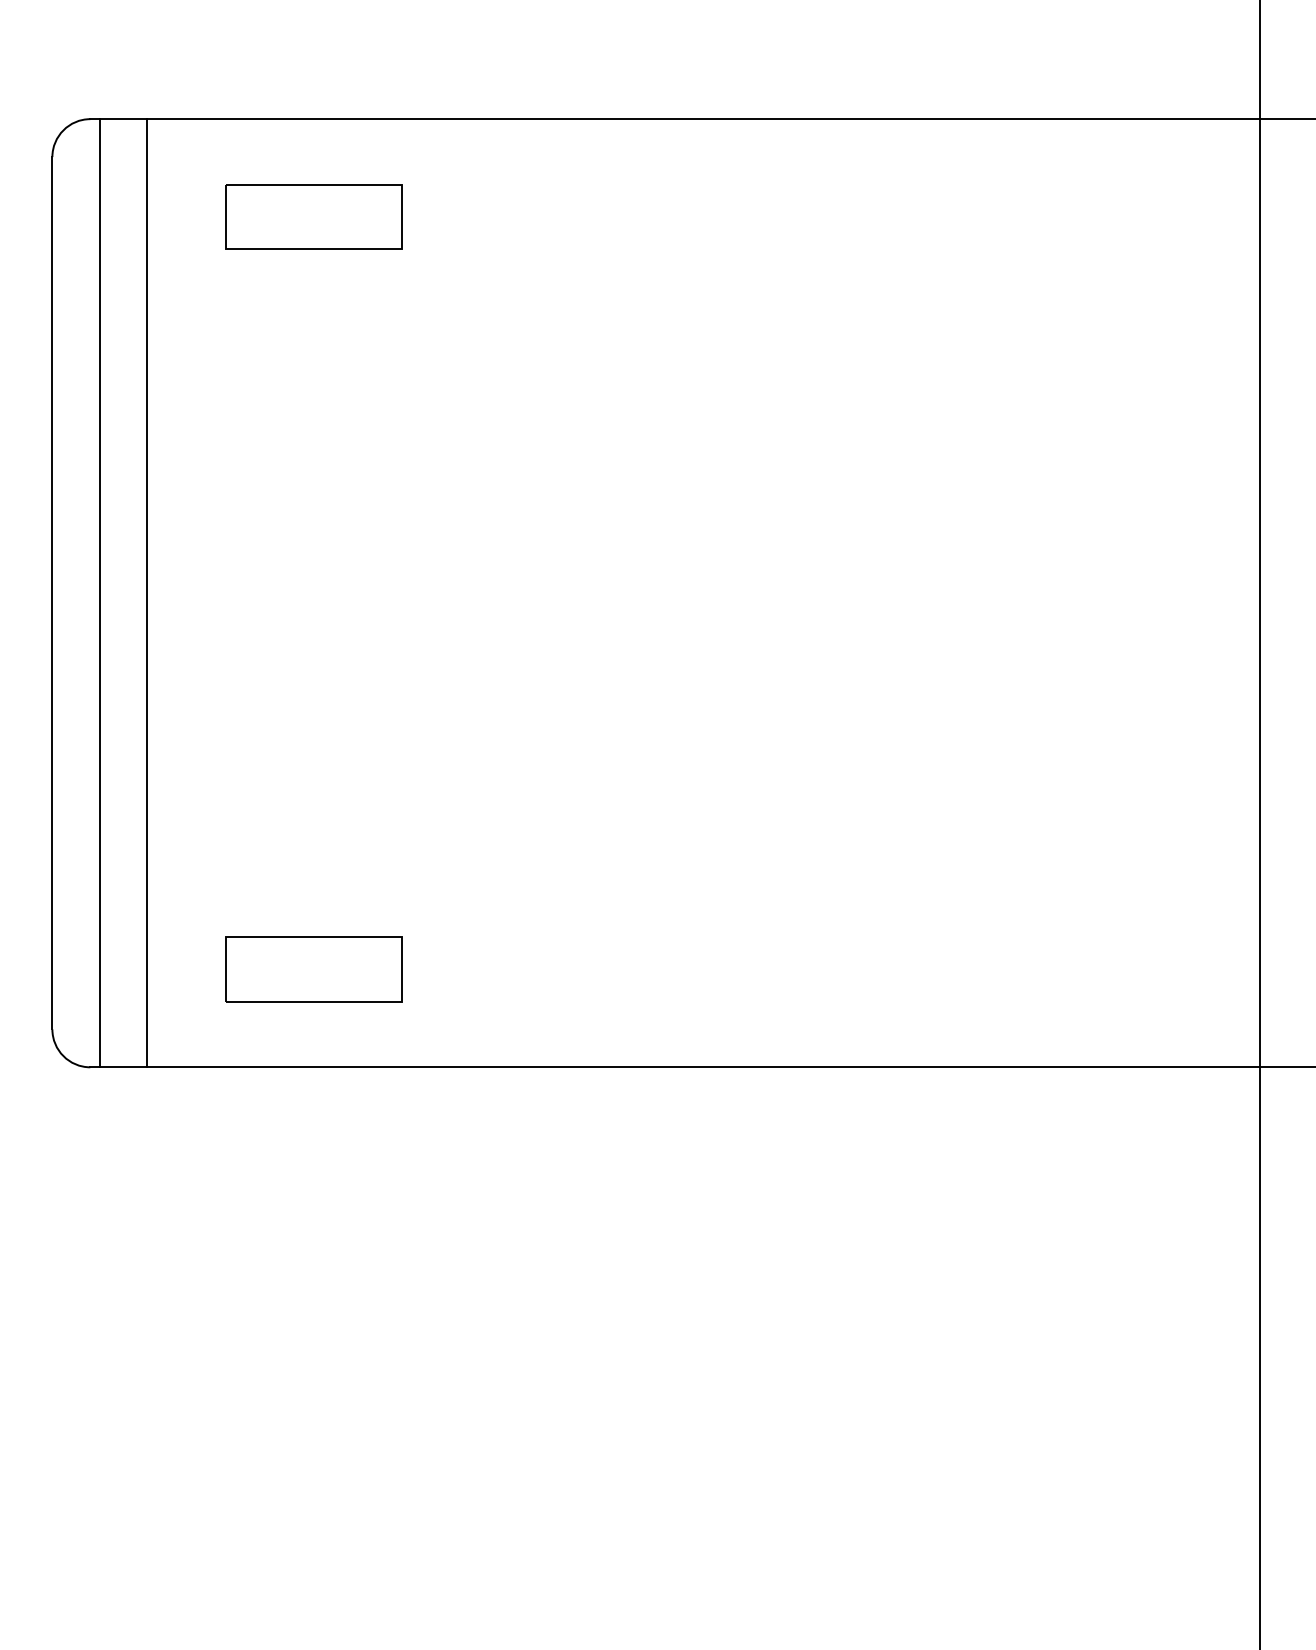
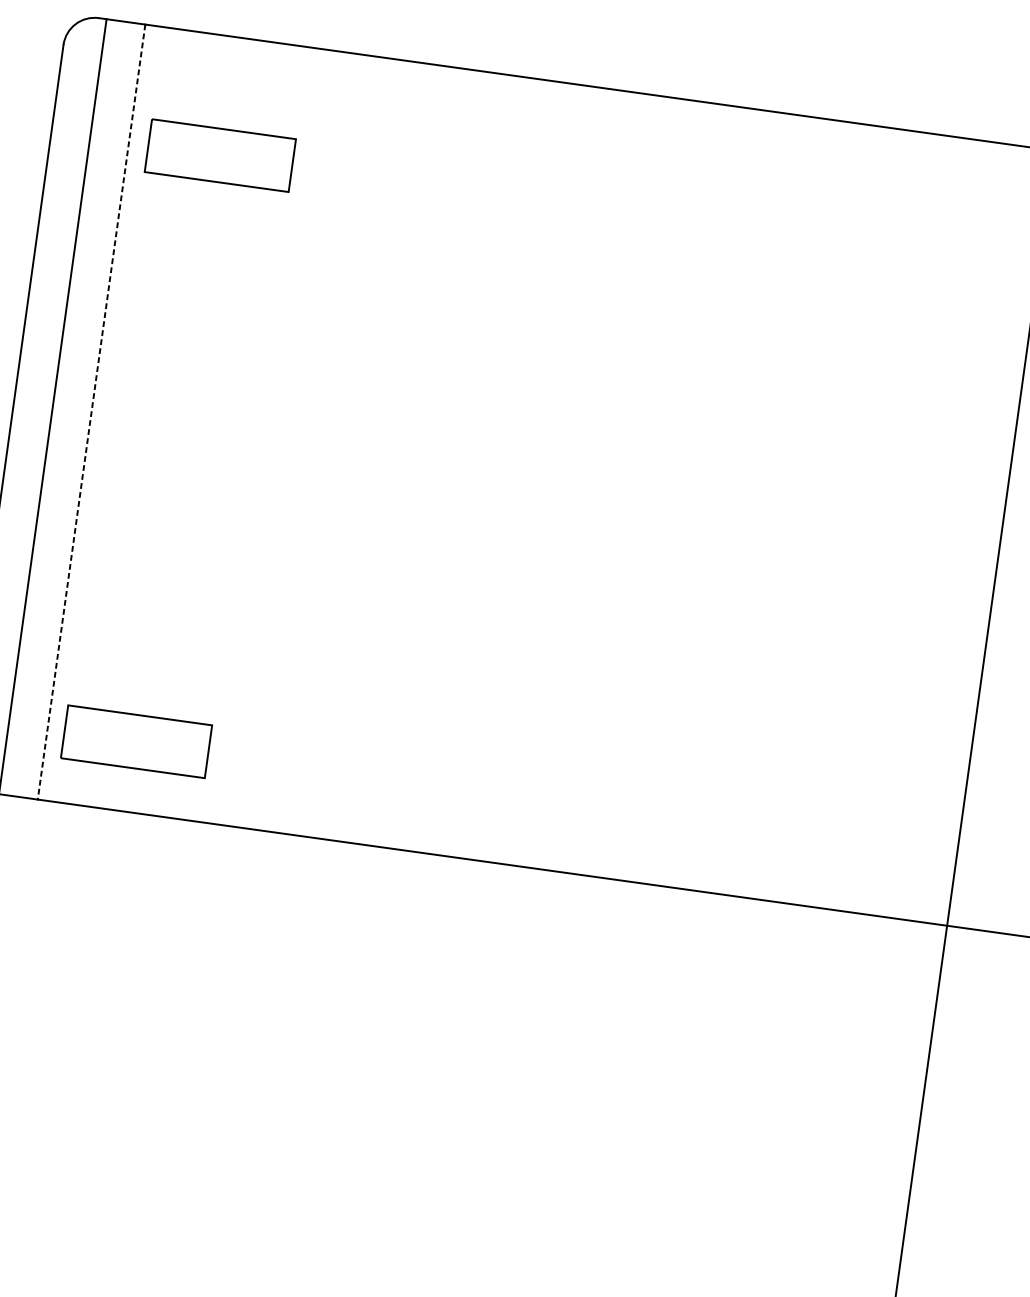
part: (313, 216) -> (219, 155), moved
line: (147, 593) -> (91, 412), solid -> dashed
part: (313, 969) -> (136, 741), moved

